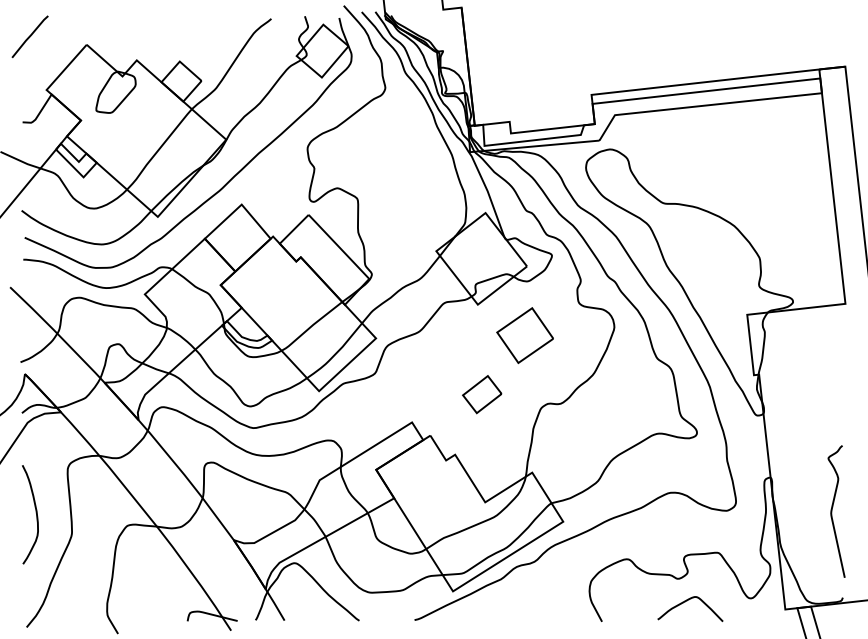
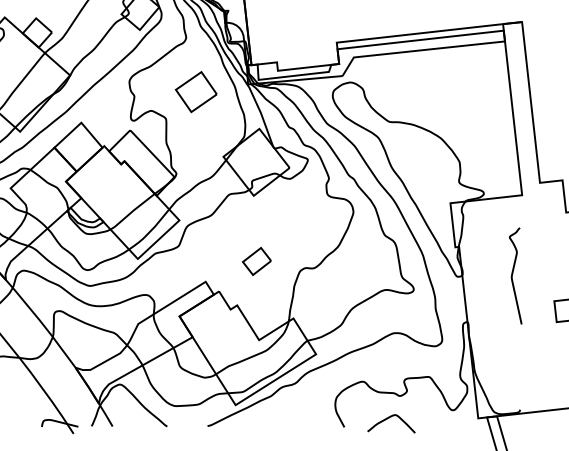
part: (524, 335) -> (195, 92), moved
curve: (832, 511) -> (512, 276), moved
curve: (687, 601) -> (389, 418), moved

